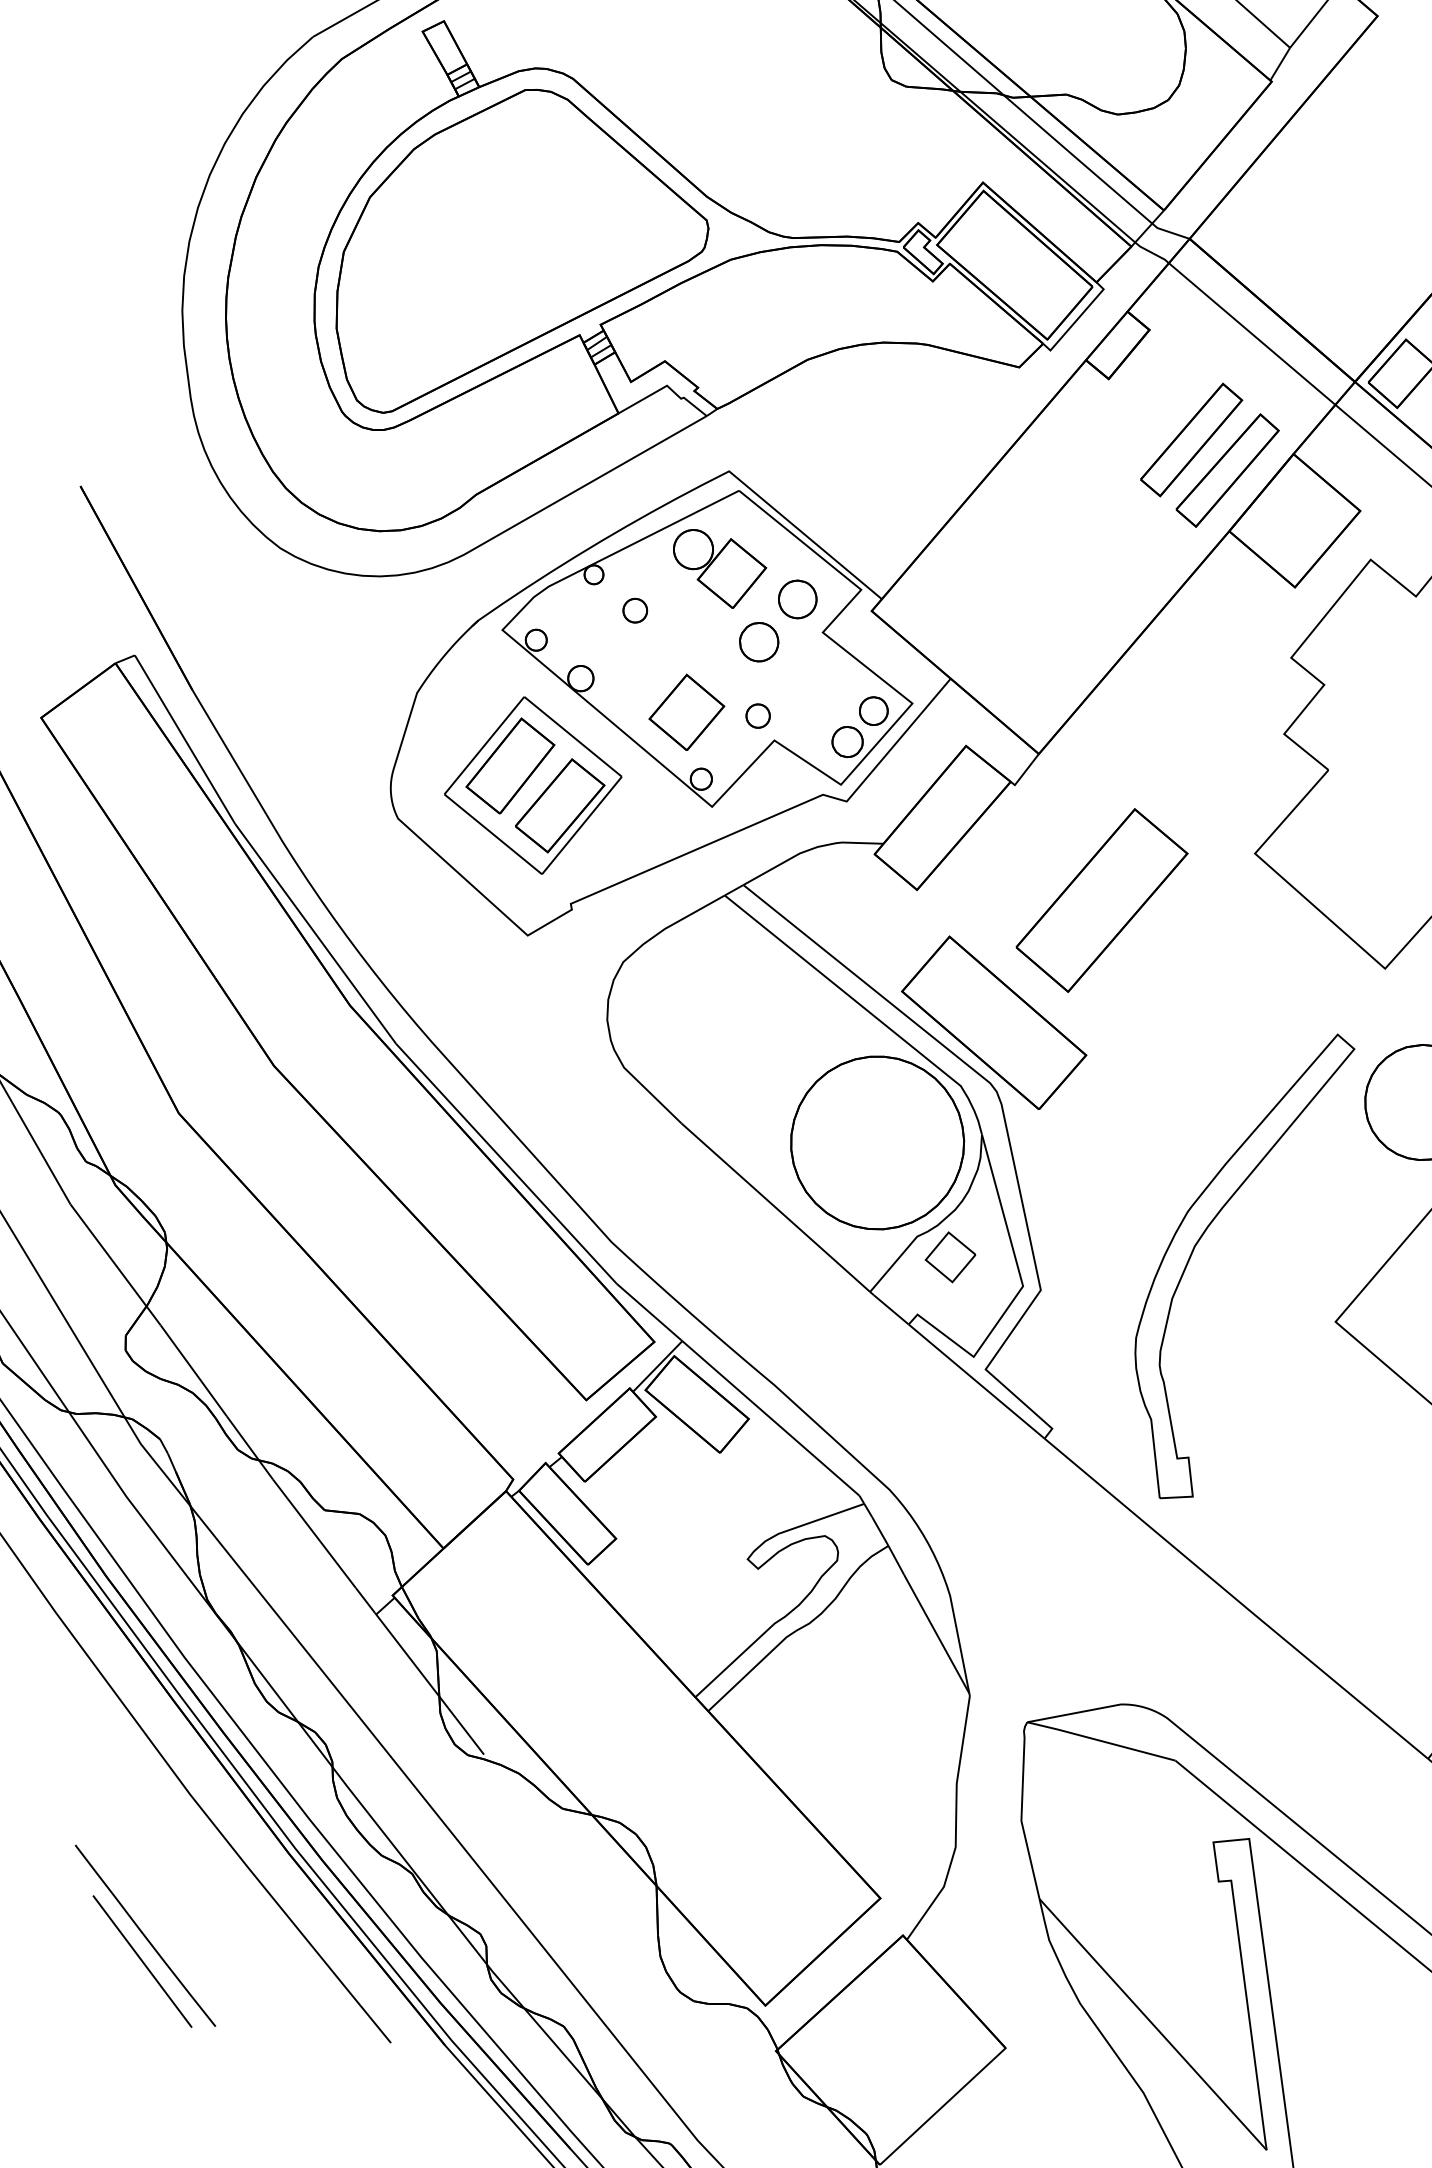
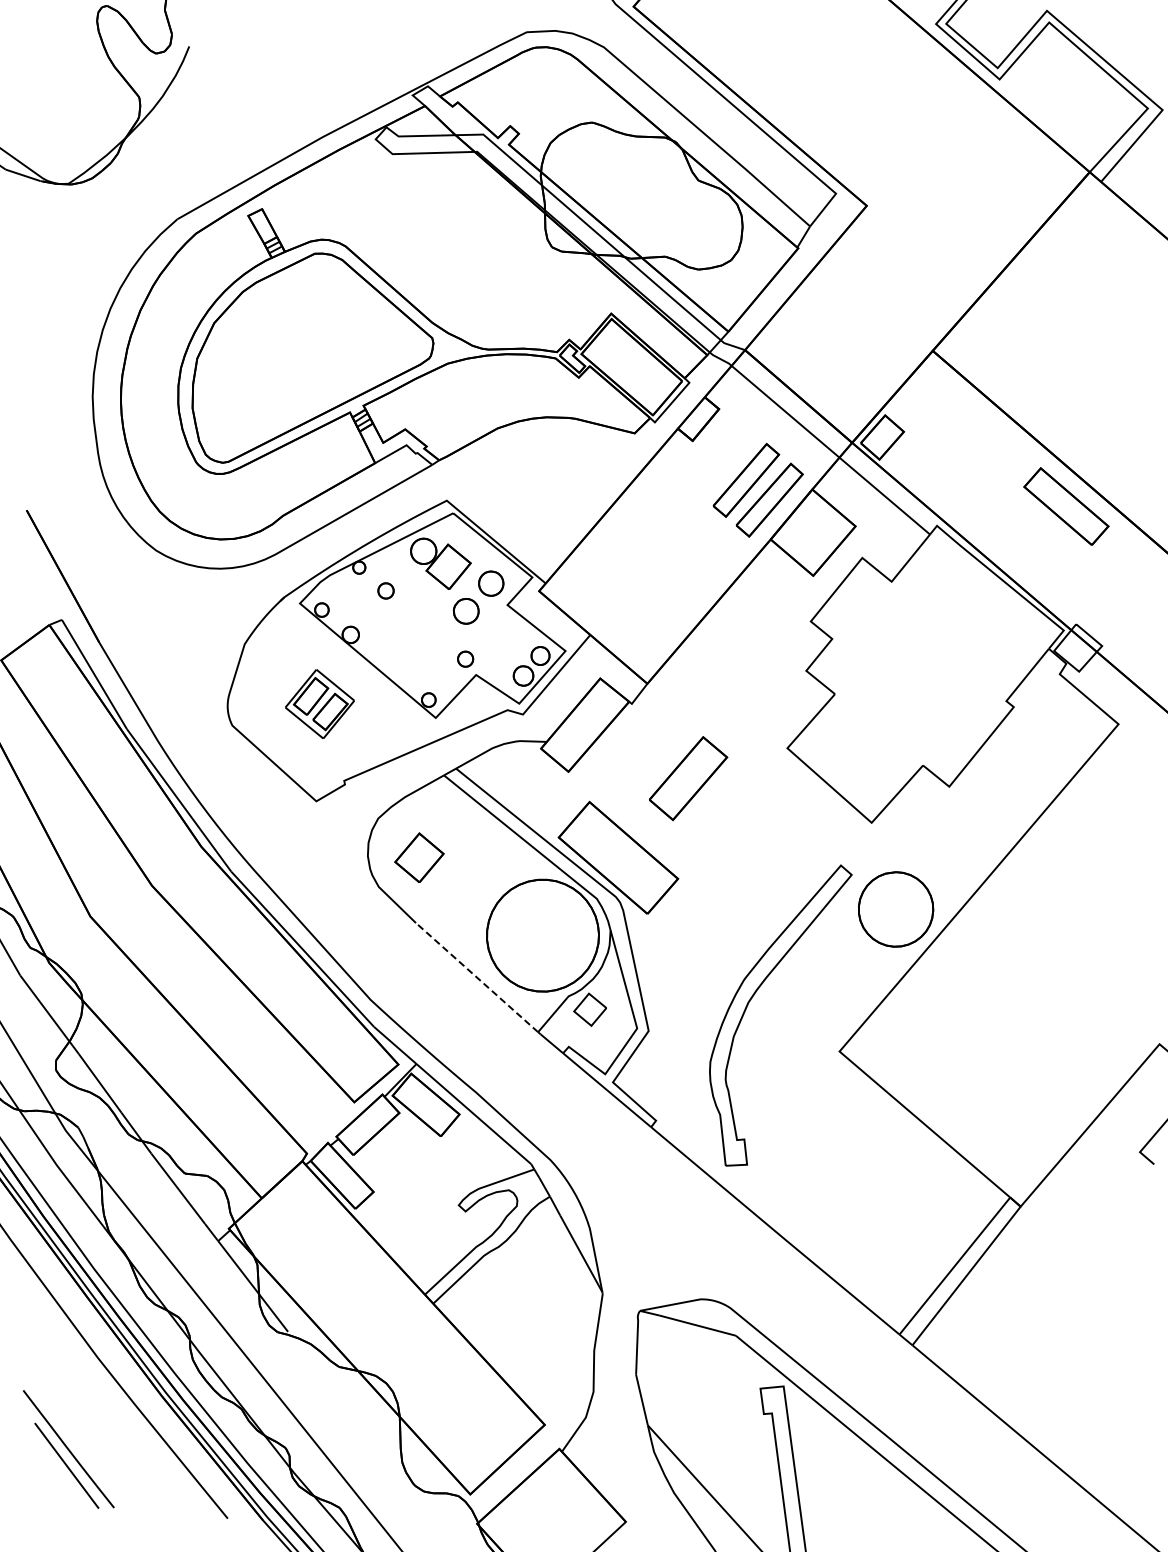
part: (686, 711) -> (419, 857), moved
part: (532, 784) -> (319, 703), size x0.6
part: (1102, 900) -> (688, 778), size x0.7
line: (776, 1207) -> (477, 977), solid -> dashed

